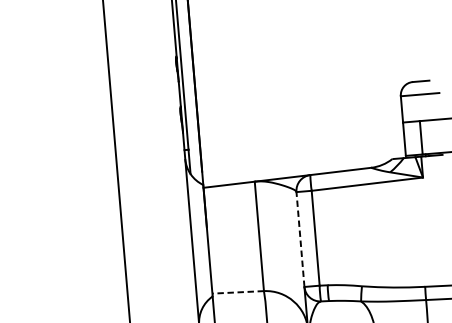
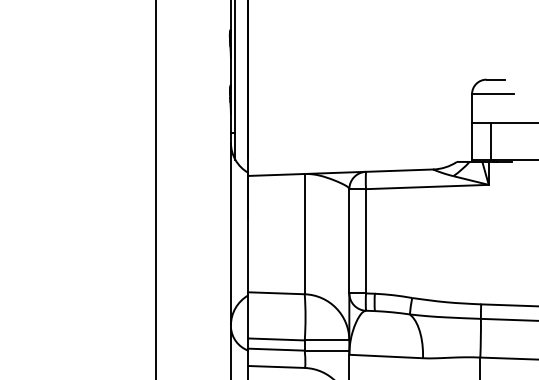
line: (300, 238) -> (349, 240), dashed -> solid
line: (238, 292) -> (276, 293), dashed -> solid

